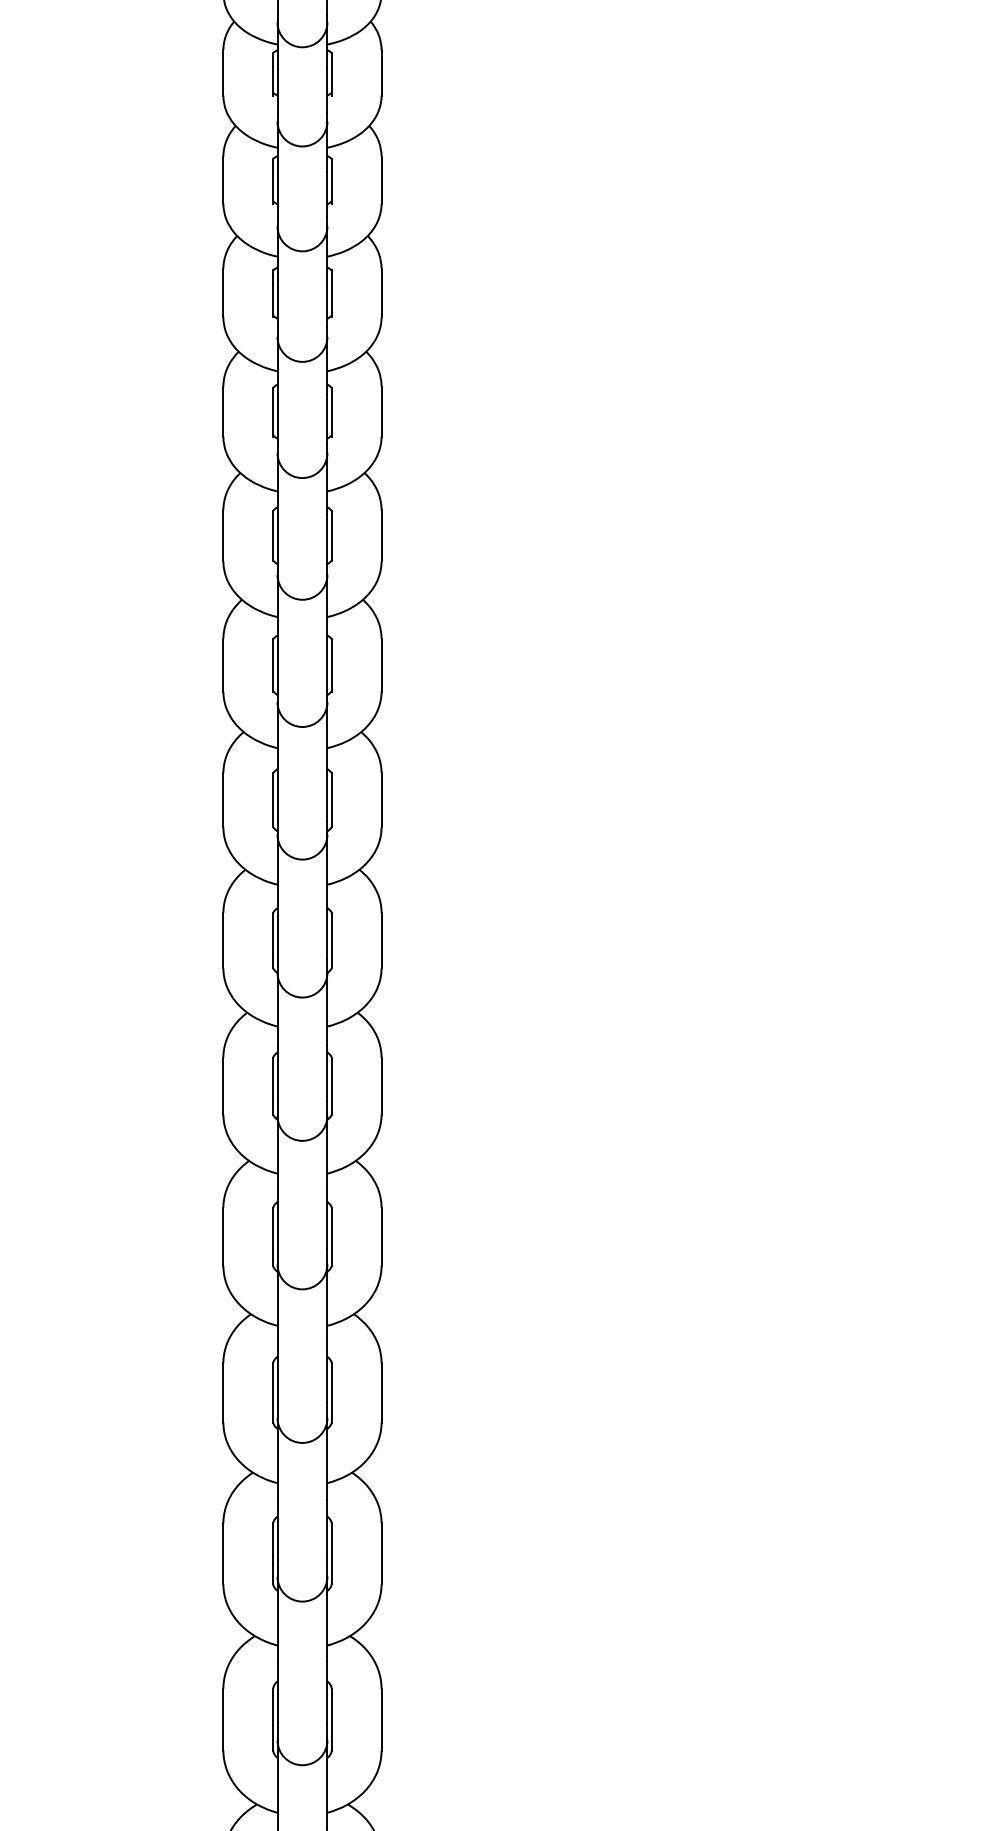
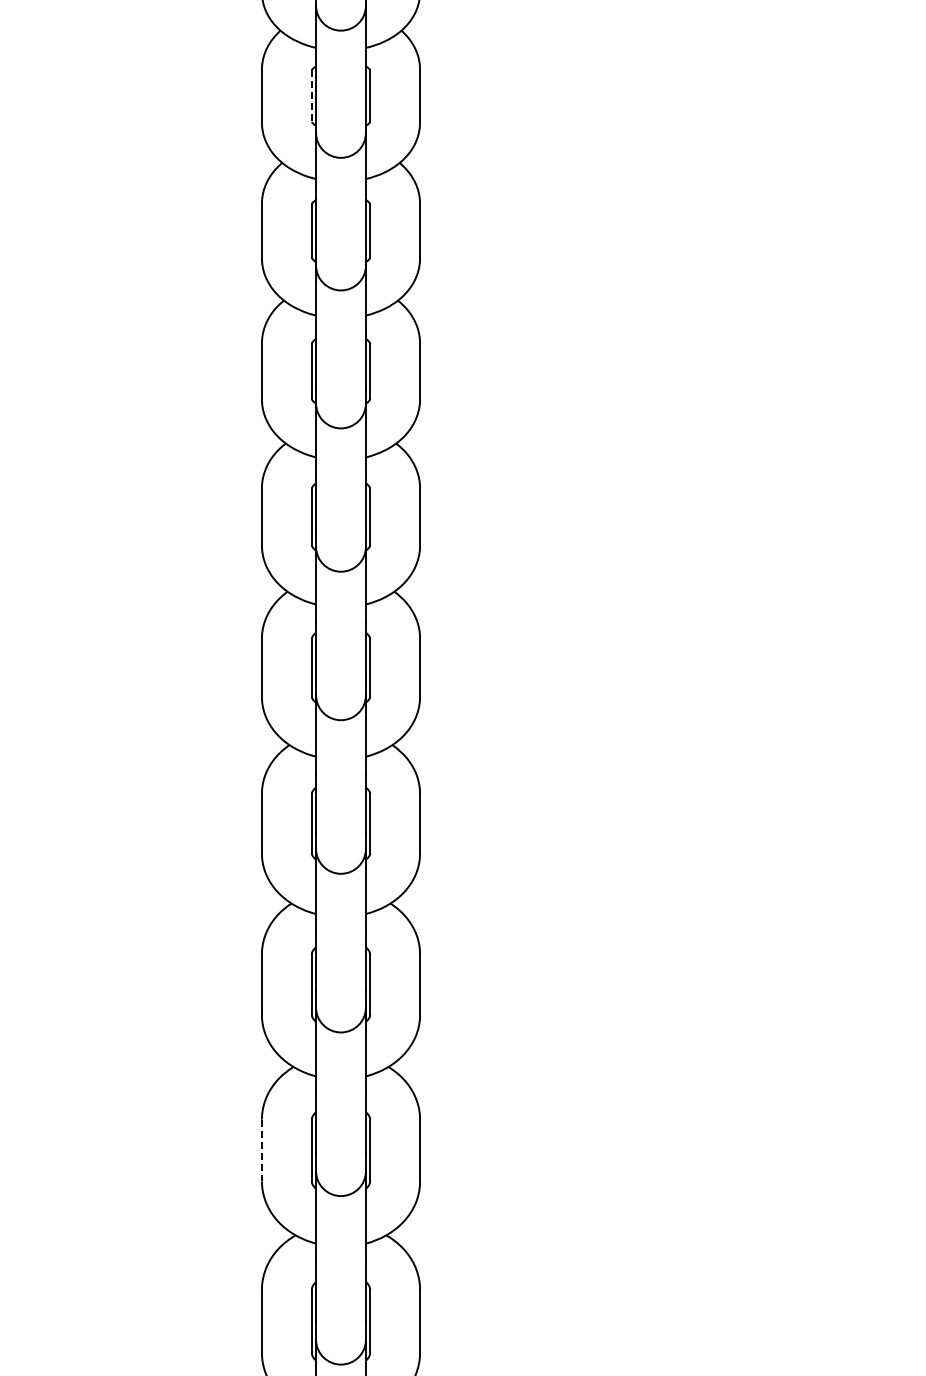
line: (273, 665) -> (312, 96), solid -> dashed
line: (223, 1719) -> (262, 1150), solid -> dashed

